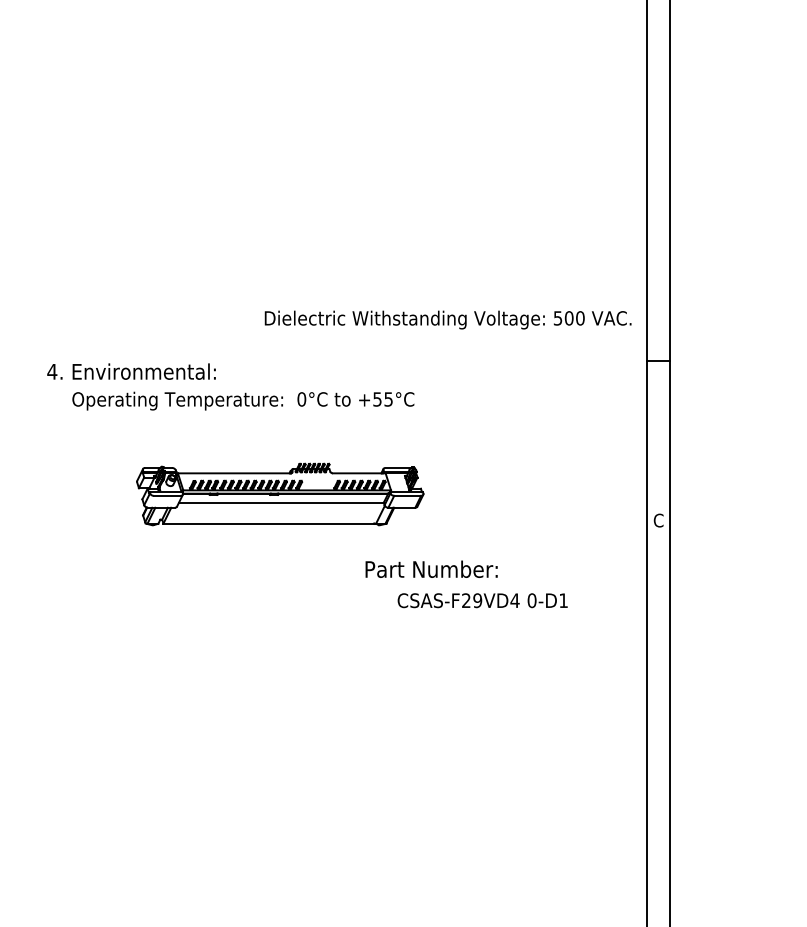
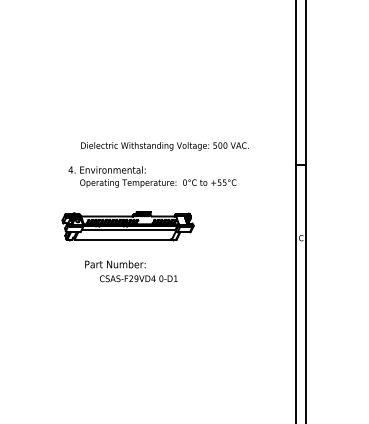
text: (447, 320) -> (164, 146), moved
text: (230, 385) -> (152, 176), moved
text: (466, 584) -> (131, 271), moved

